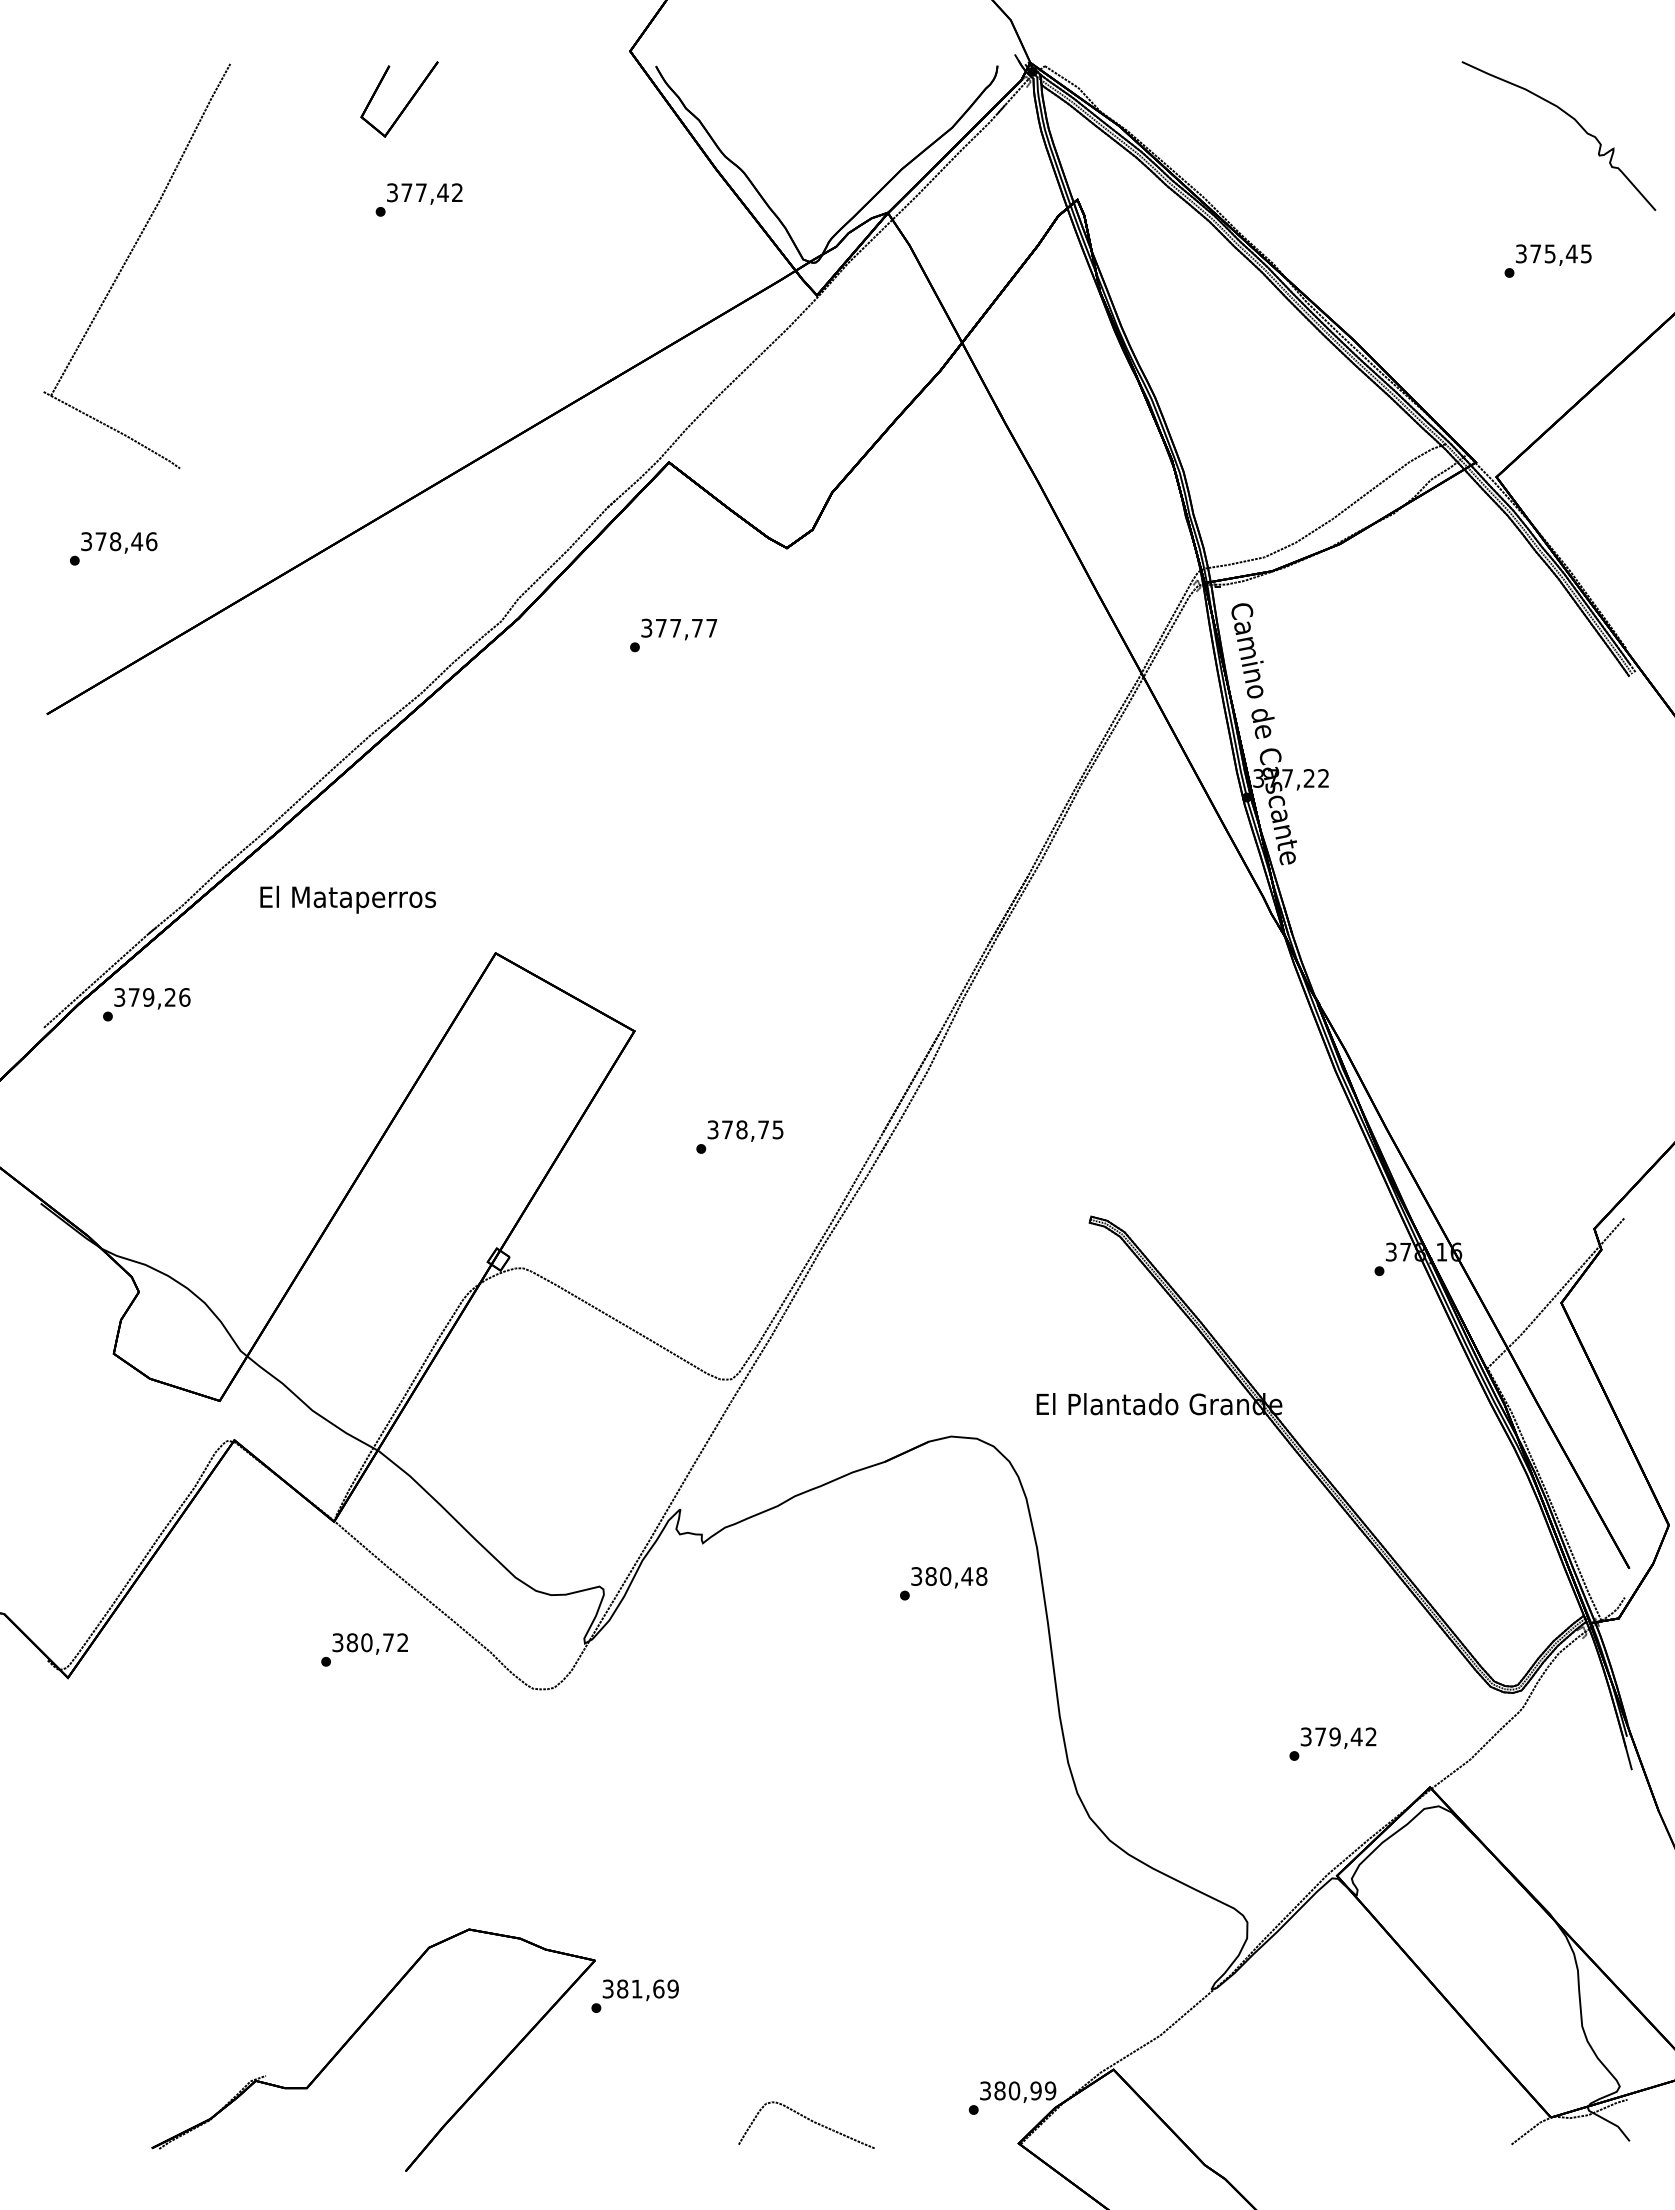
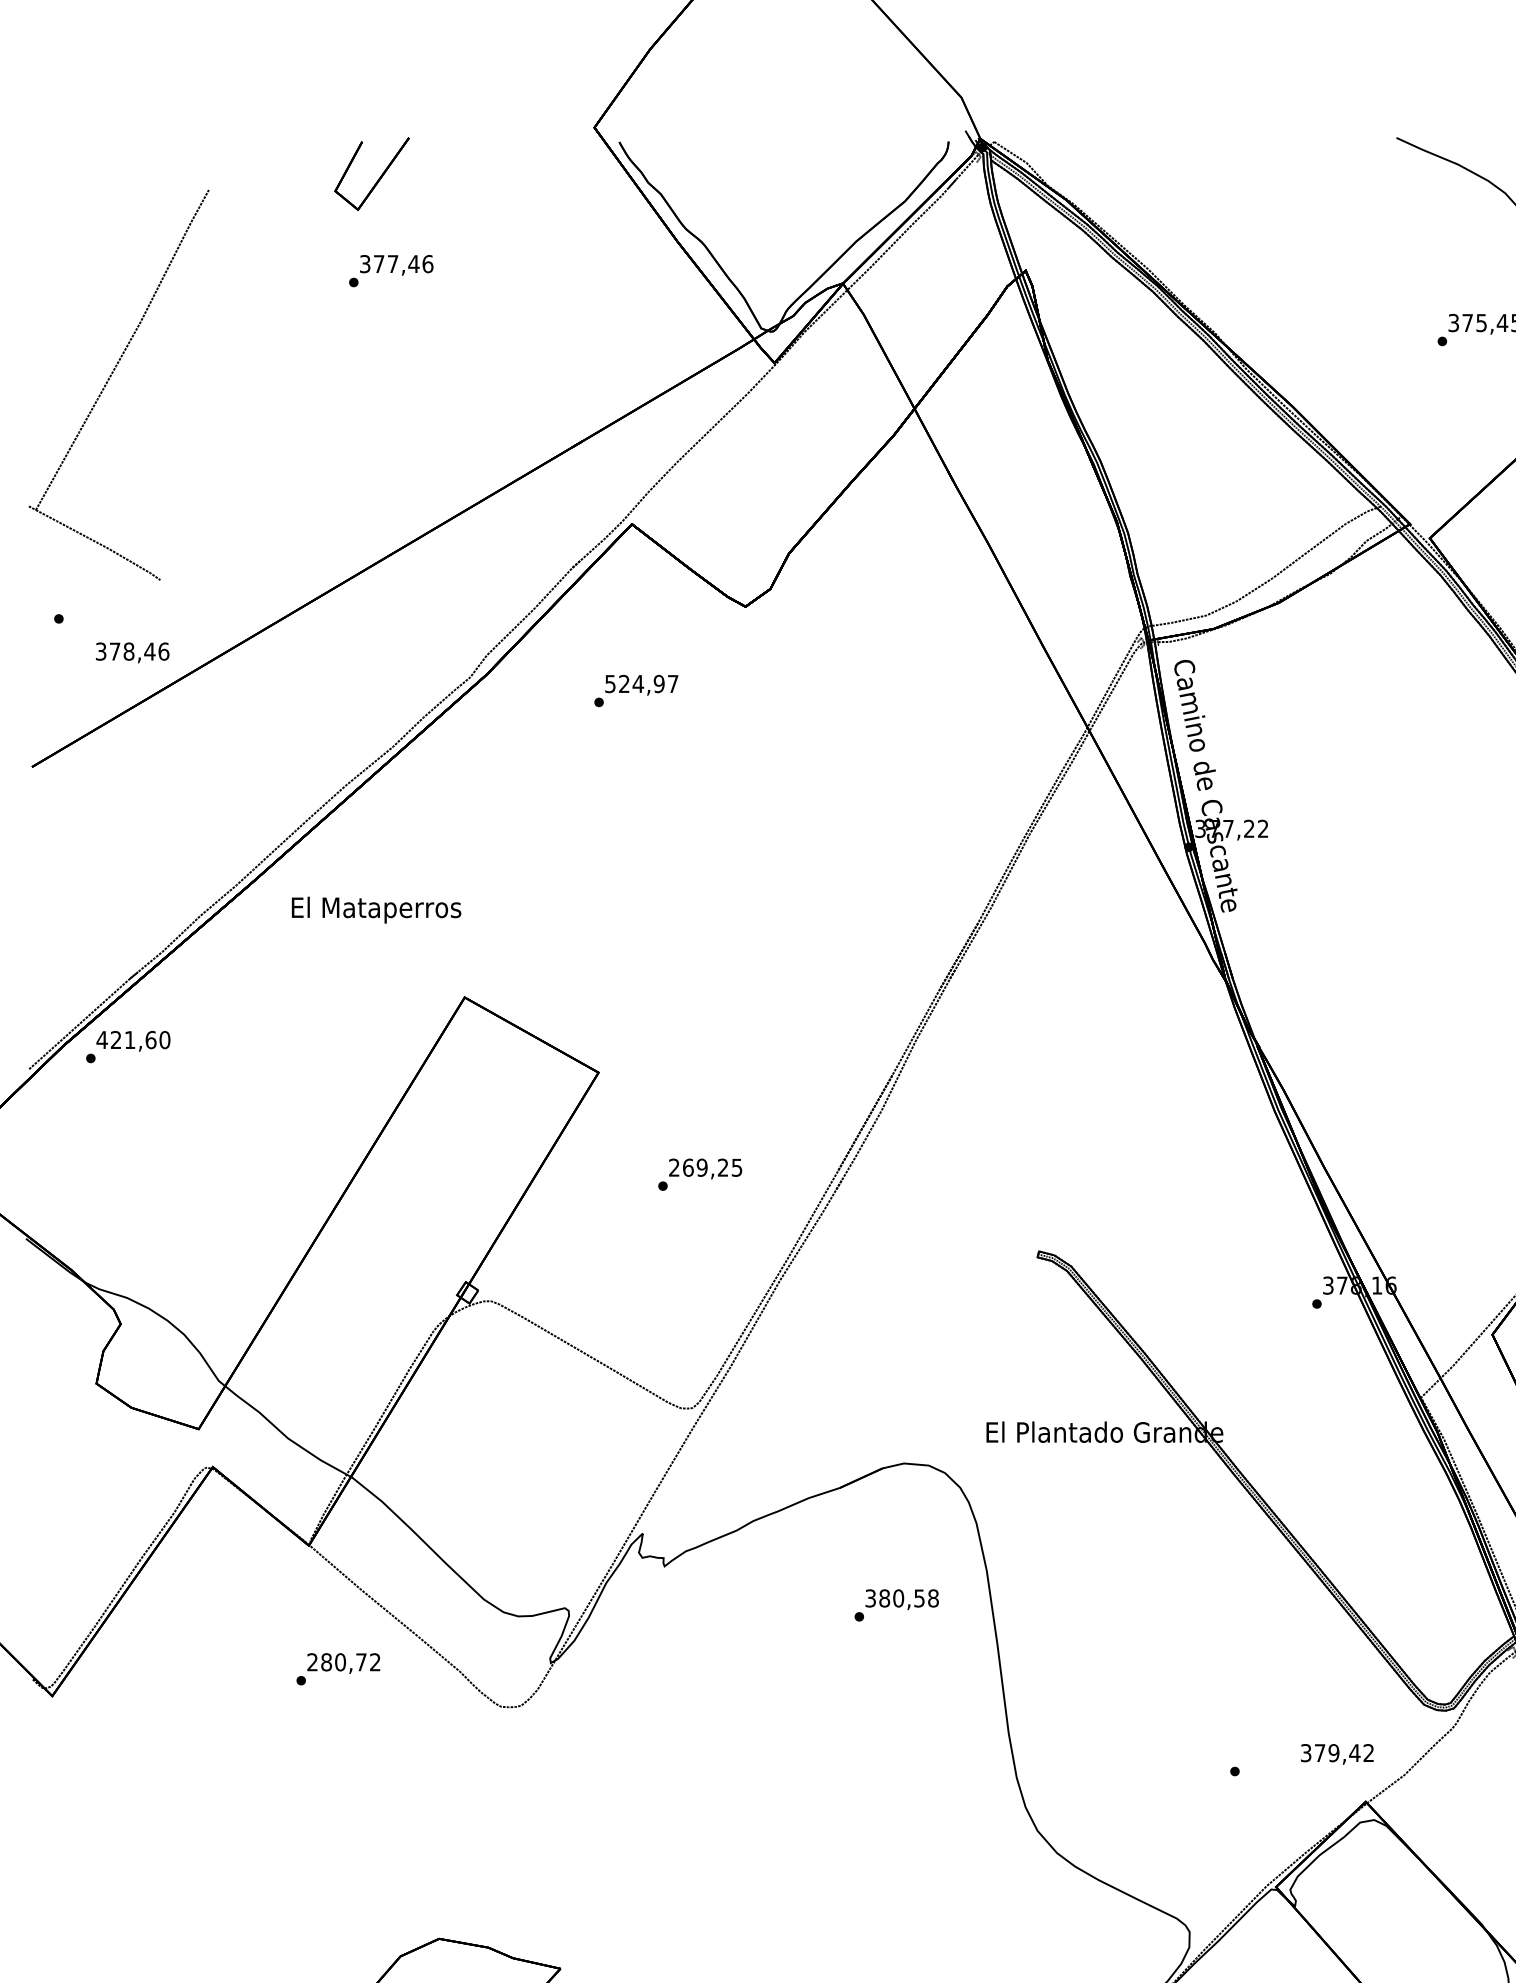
text: (457, 192) -> (427, 263), 377,42 -> 377,46
part: (127, 260) -> (109, 379), moved
text: (119, 542) -> (132, 652), moved
text: (671, 627) -> (634, 683), 377,77 -> 524,97
text: (348, 899) -> (376, 909), moved
text: (151, 997) -> (132, 1040), 379,26 -> 421,60
text: (737, 1129) -> (697, 1167), 378,75 -> 269,25
text: (967, 1576) -> (919, 1598), 380,48 -> 380,58
text: (337, 1642) -> (312, 1662), 380,72 -> 280,72
text: (1338, 1737) -> (1337, 1753), moved

